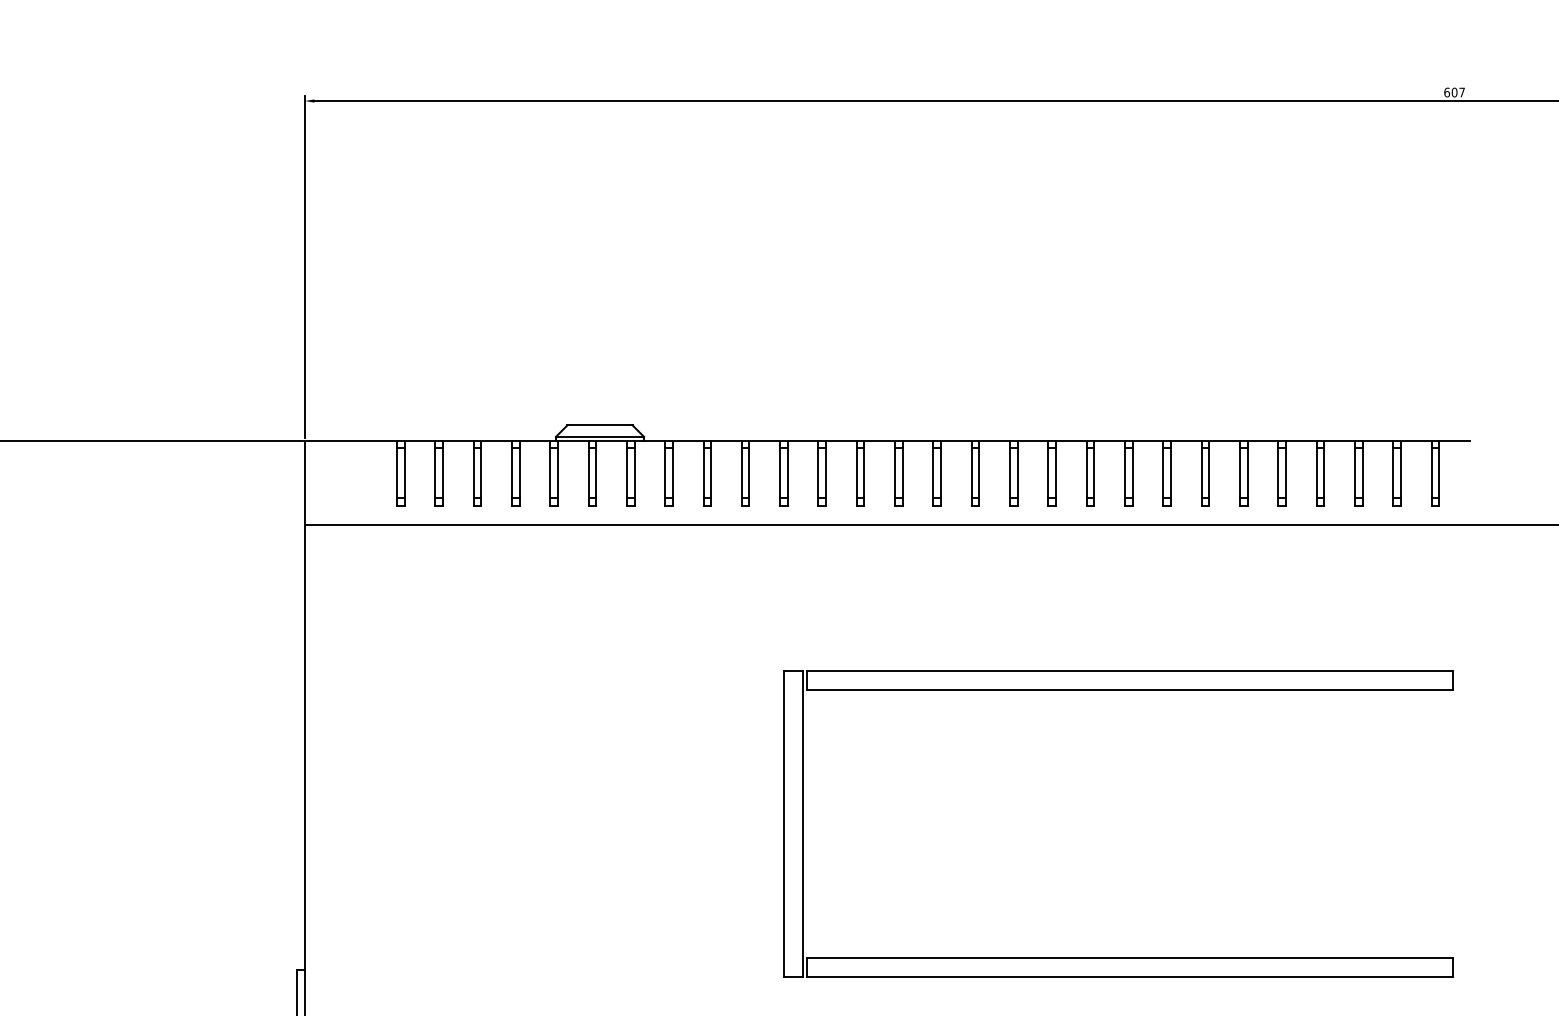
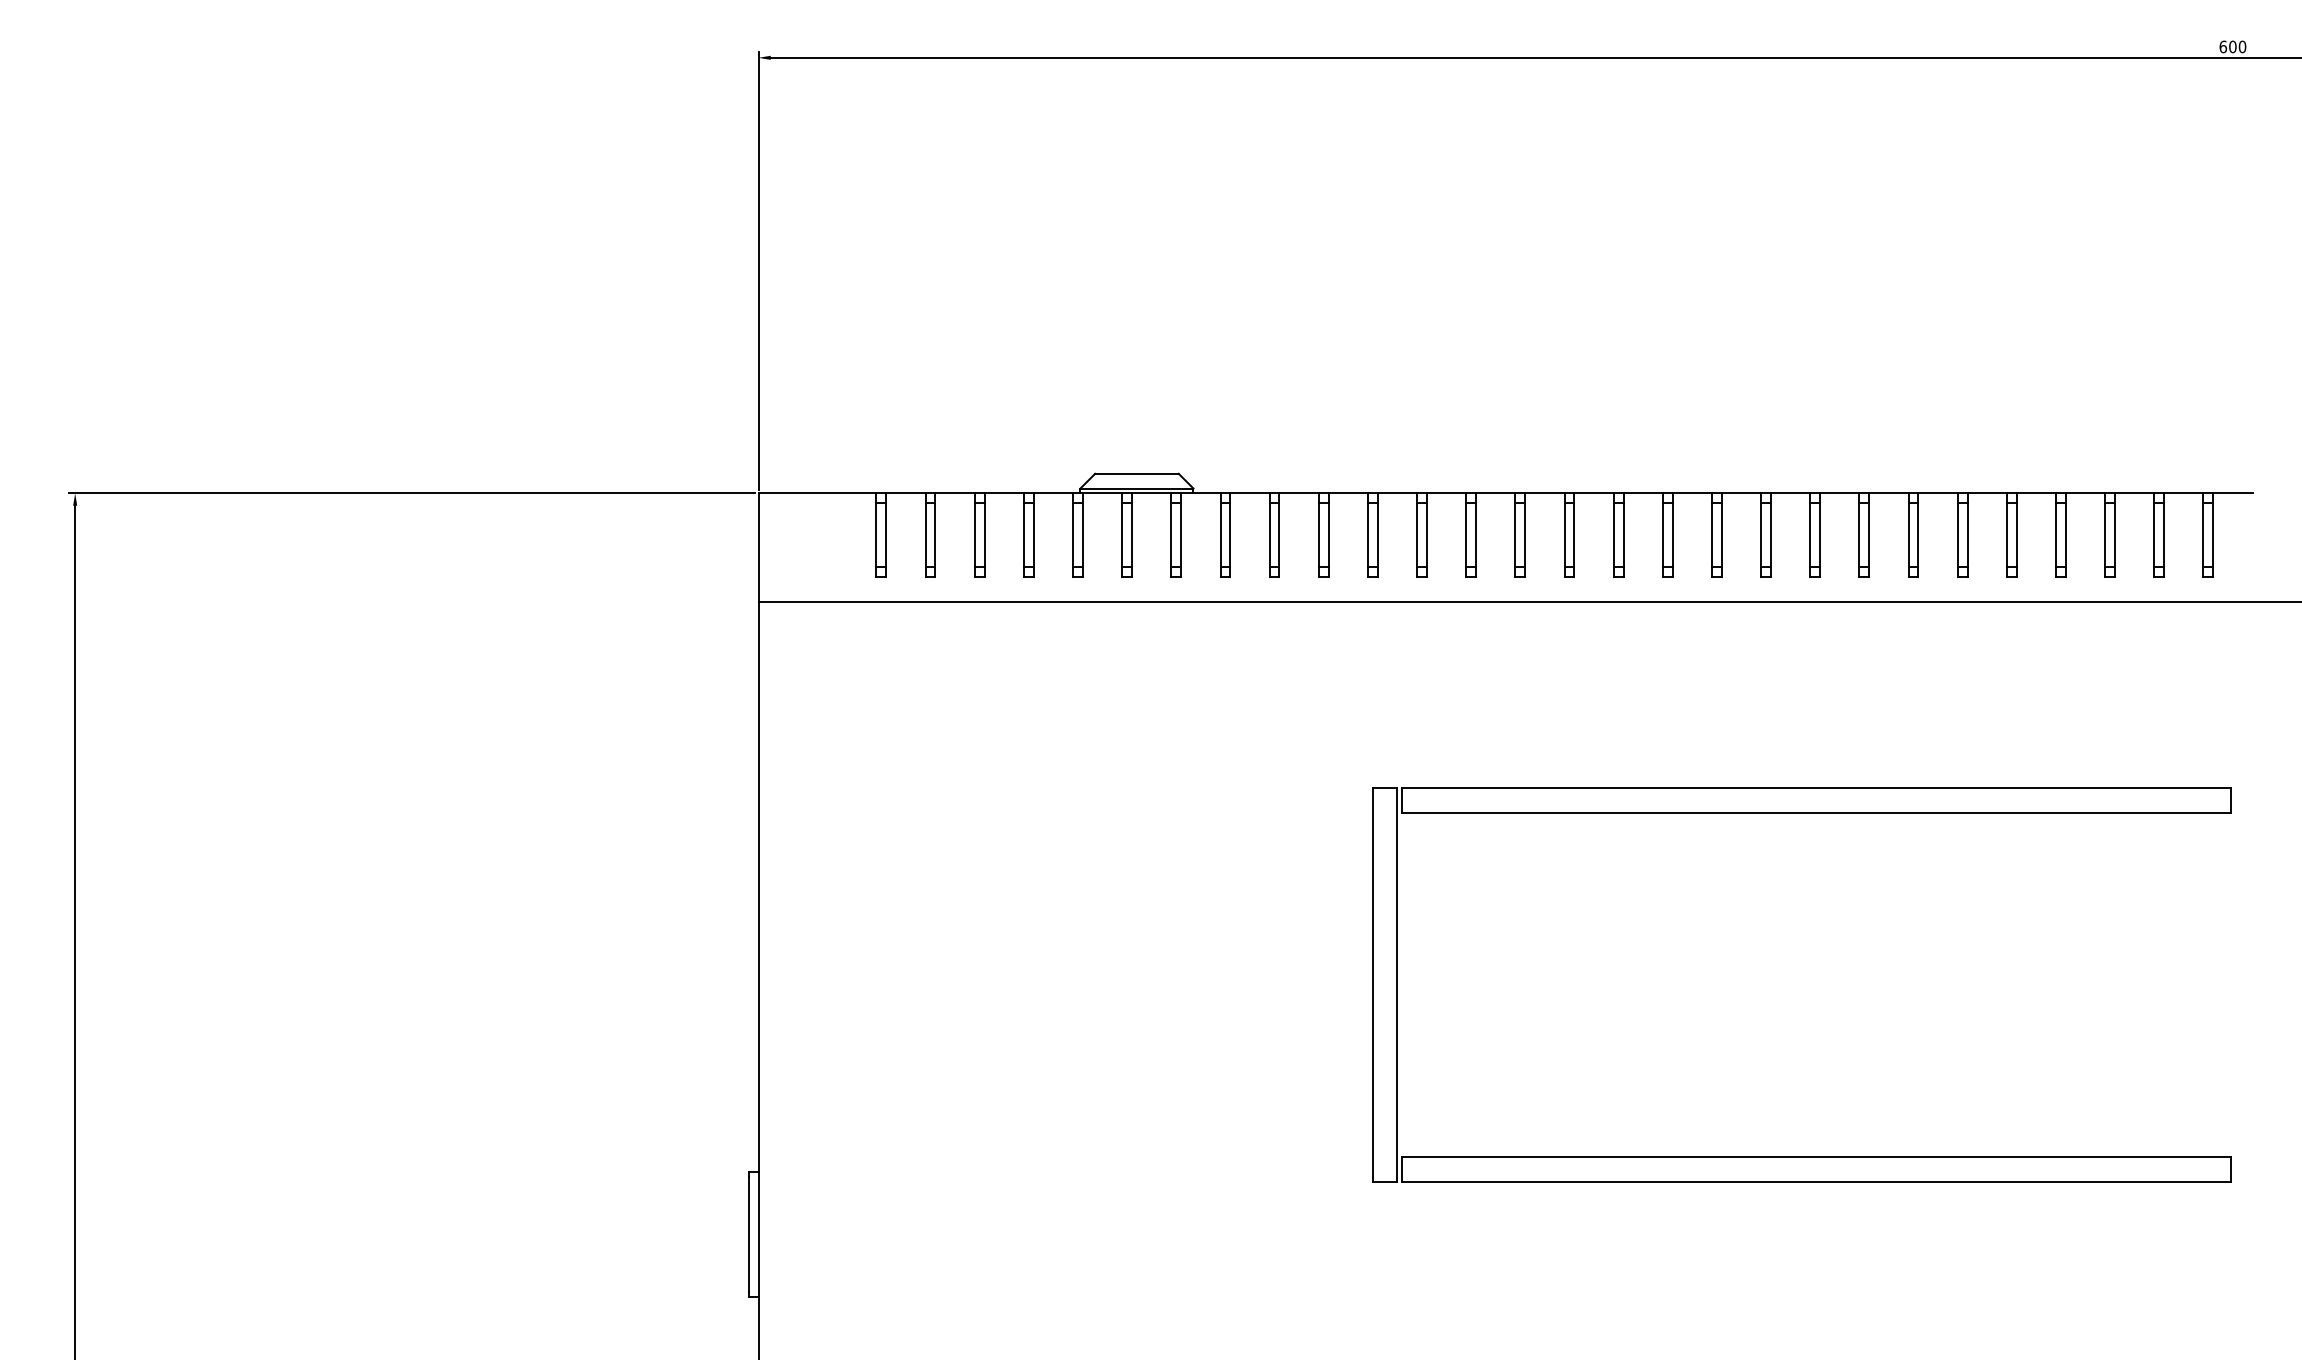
text: (1462, 92) -> (2242, 46), 607 -> 600

